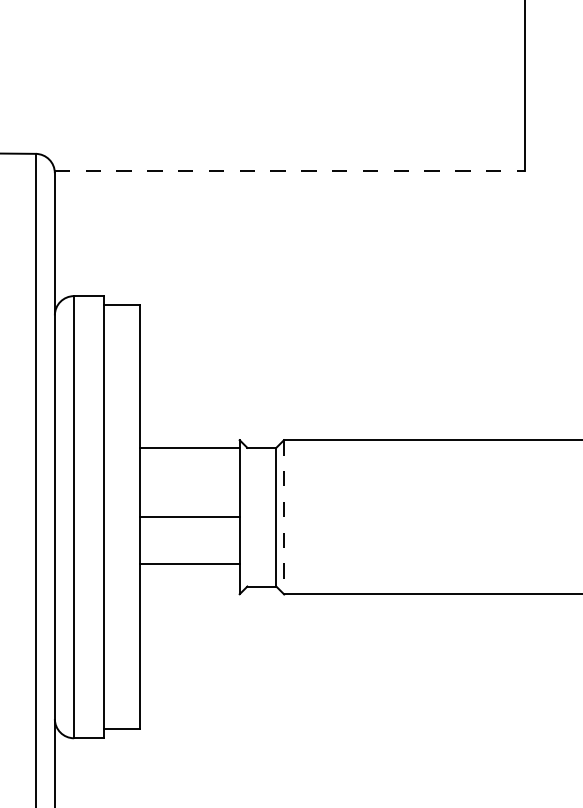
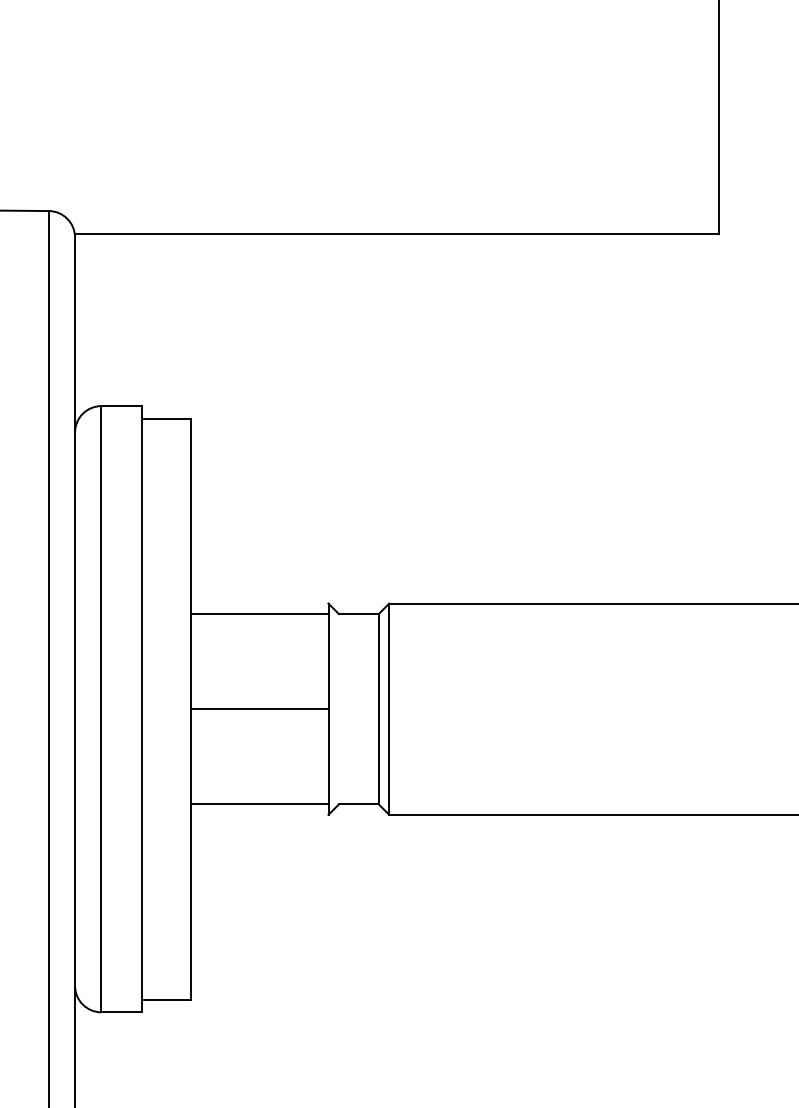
line: (289, 170) -> (396, 233), dashed -> solid
line: (284, 517) -> (389, 709), dashed -> solid
line: (189, 563) -> (259, 804), moved

